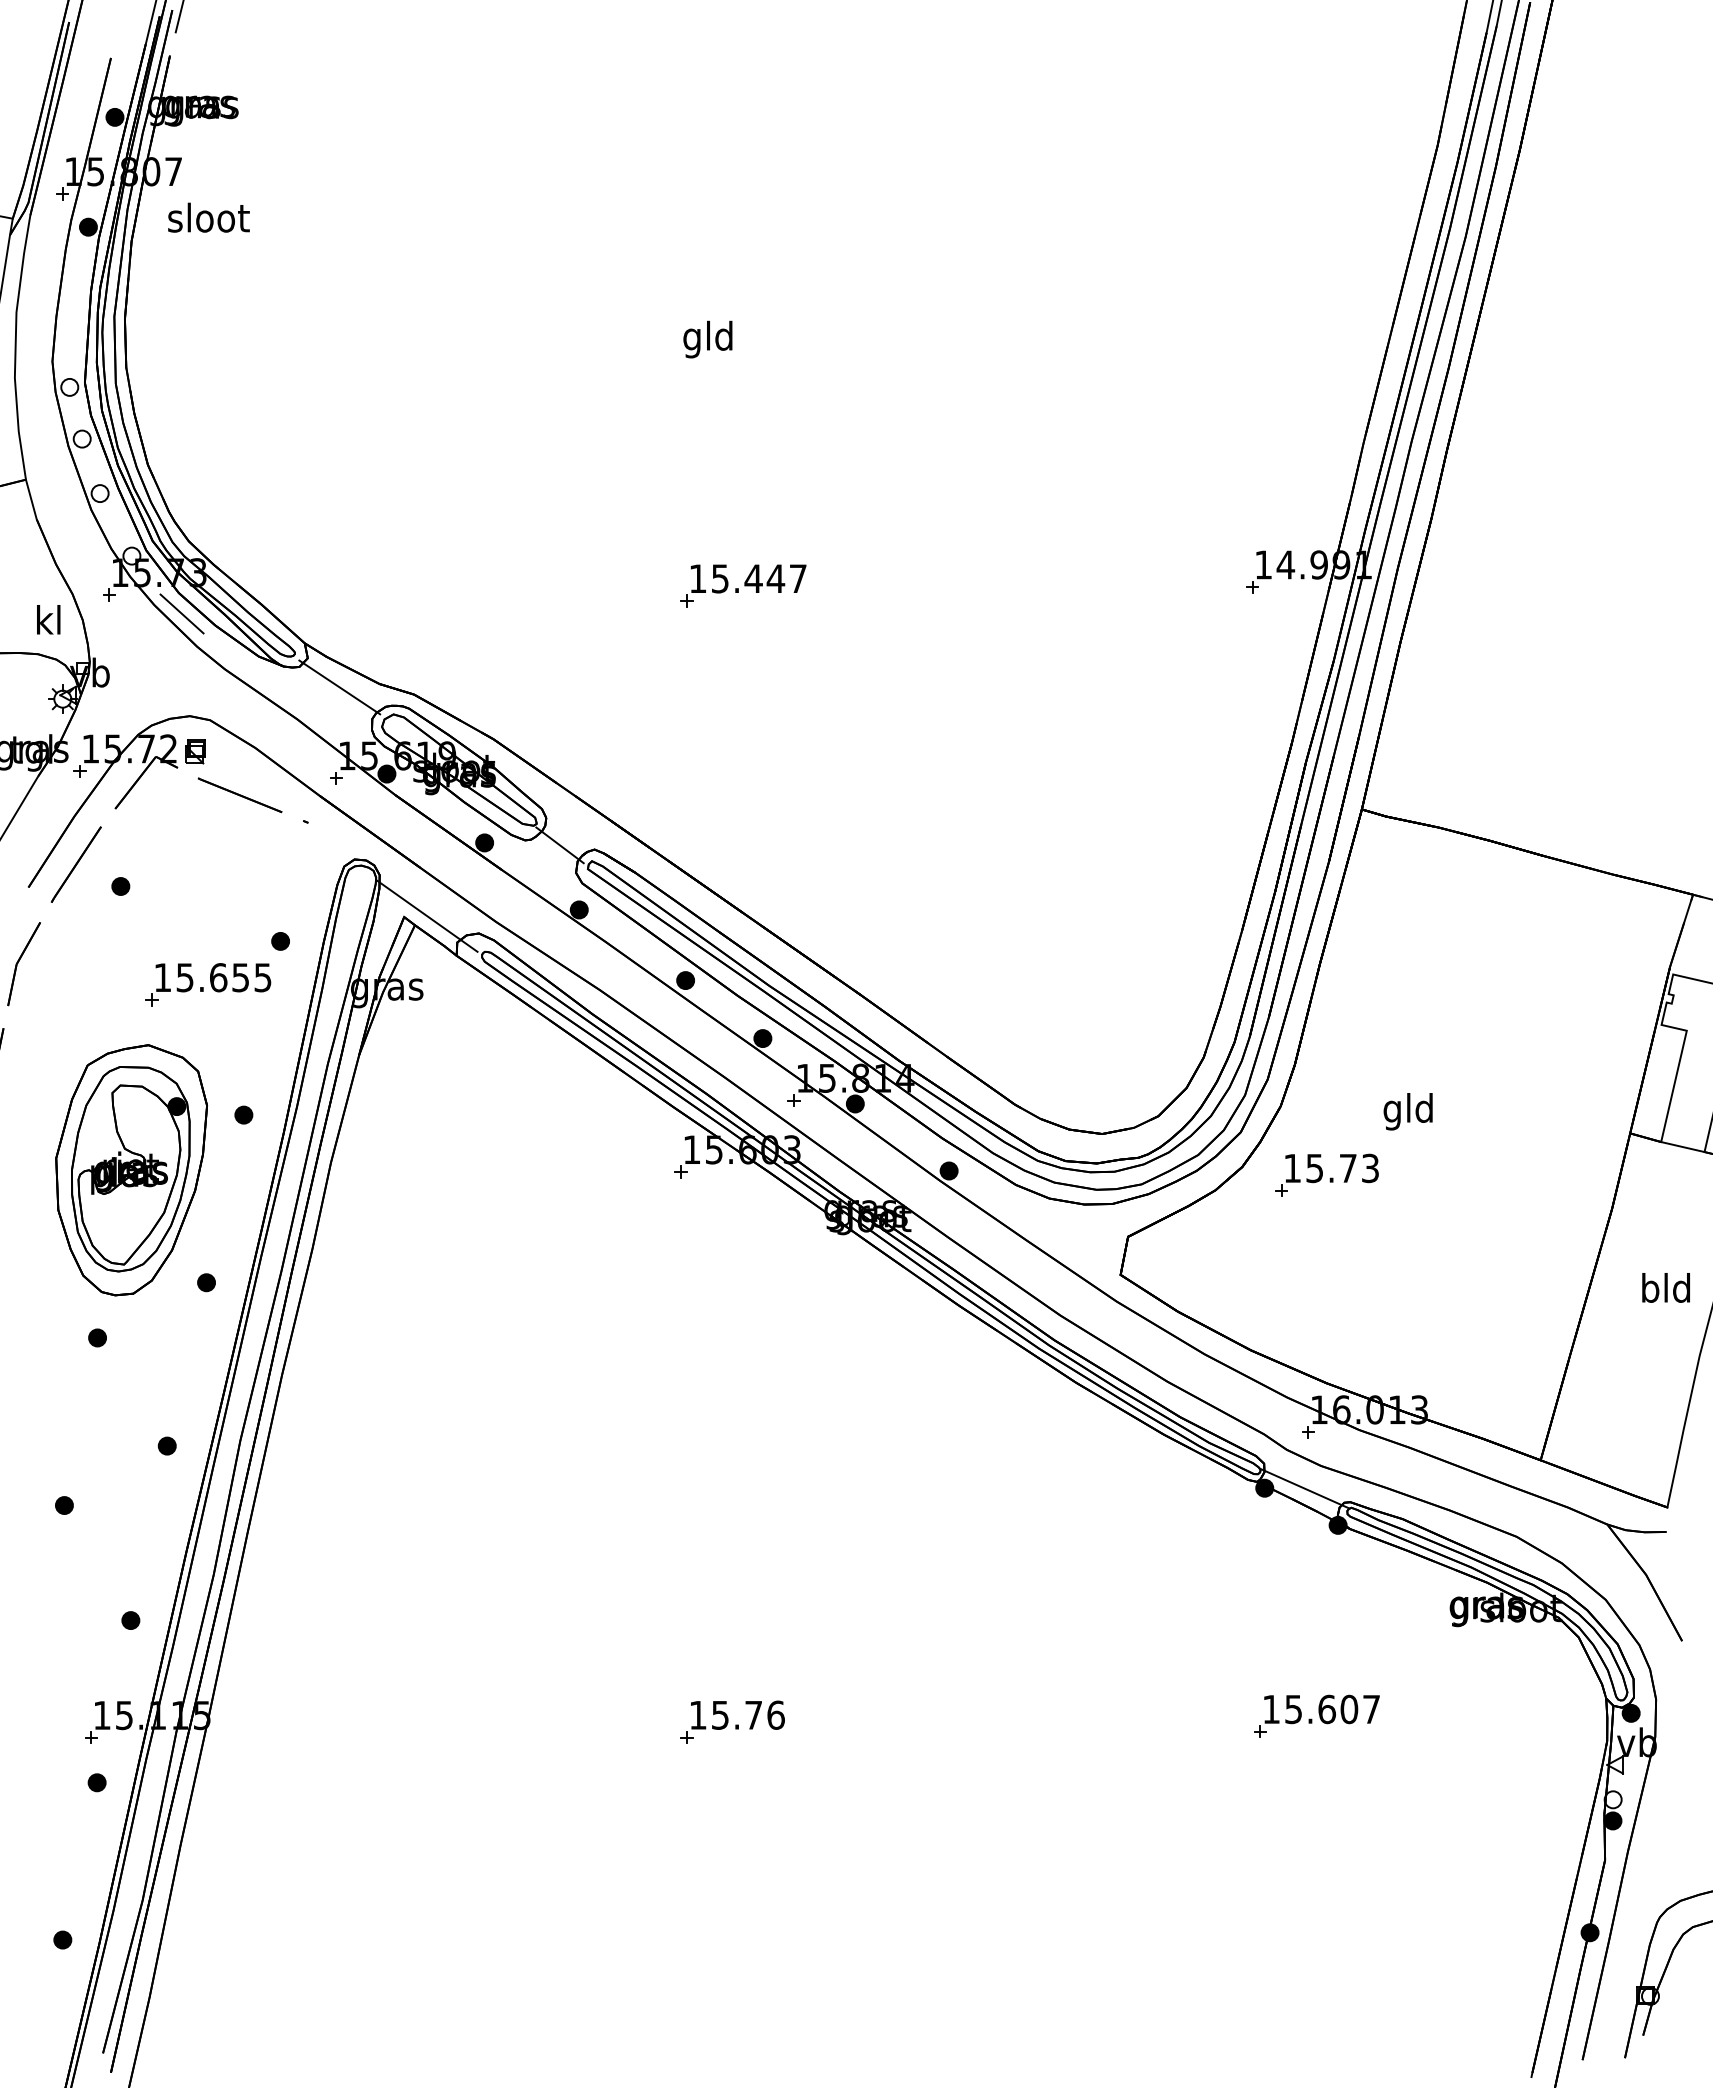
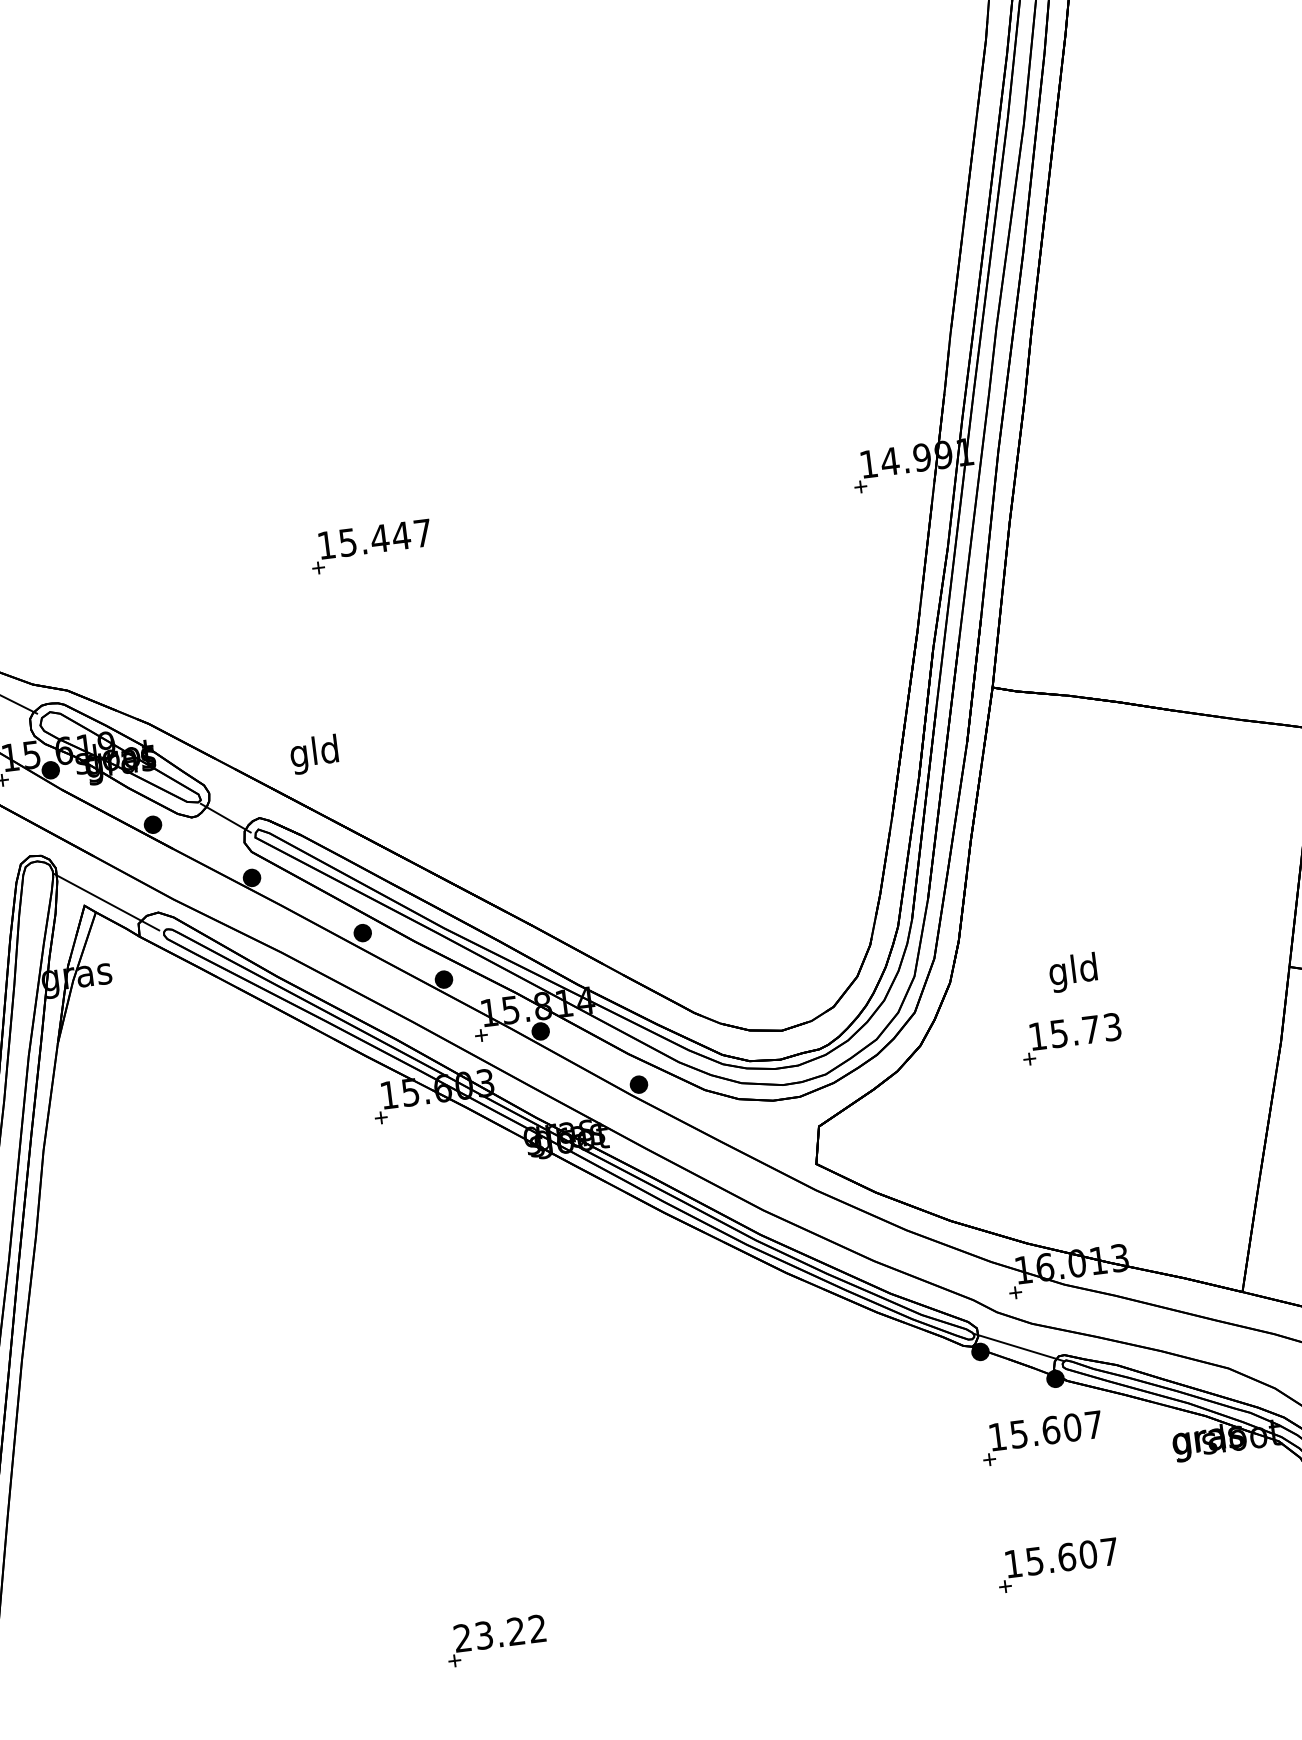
text: (707, 339) -> (314, 754), moved
part: (1326, 1174) -> (1071, 1038), moved
part: (1316, 1583) -> (1041, 1437), added
text: (736, 1714) -> (499, 1632), 15.76 -> 23.22

